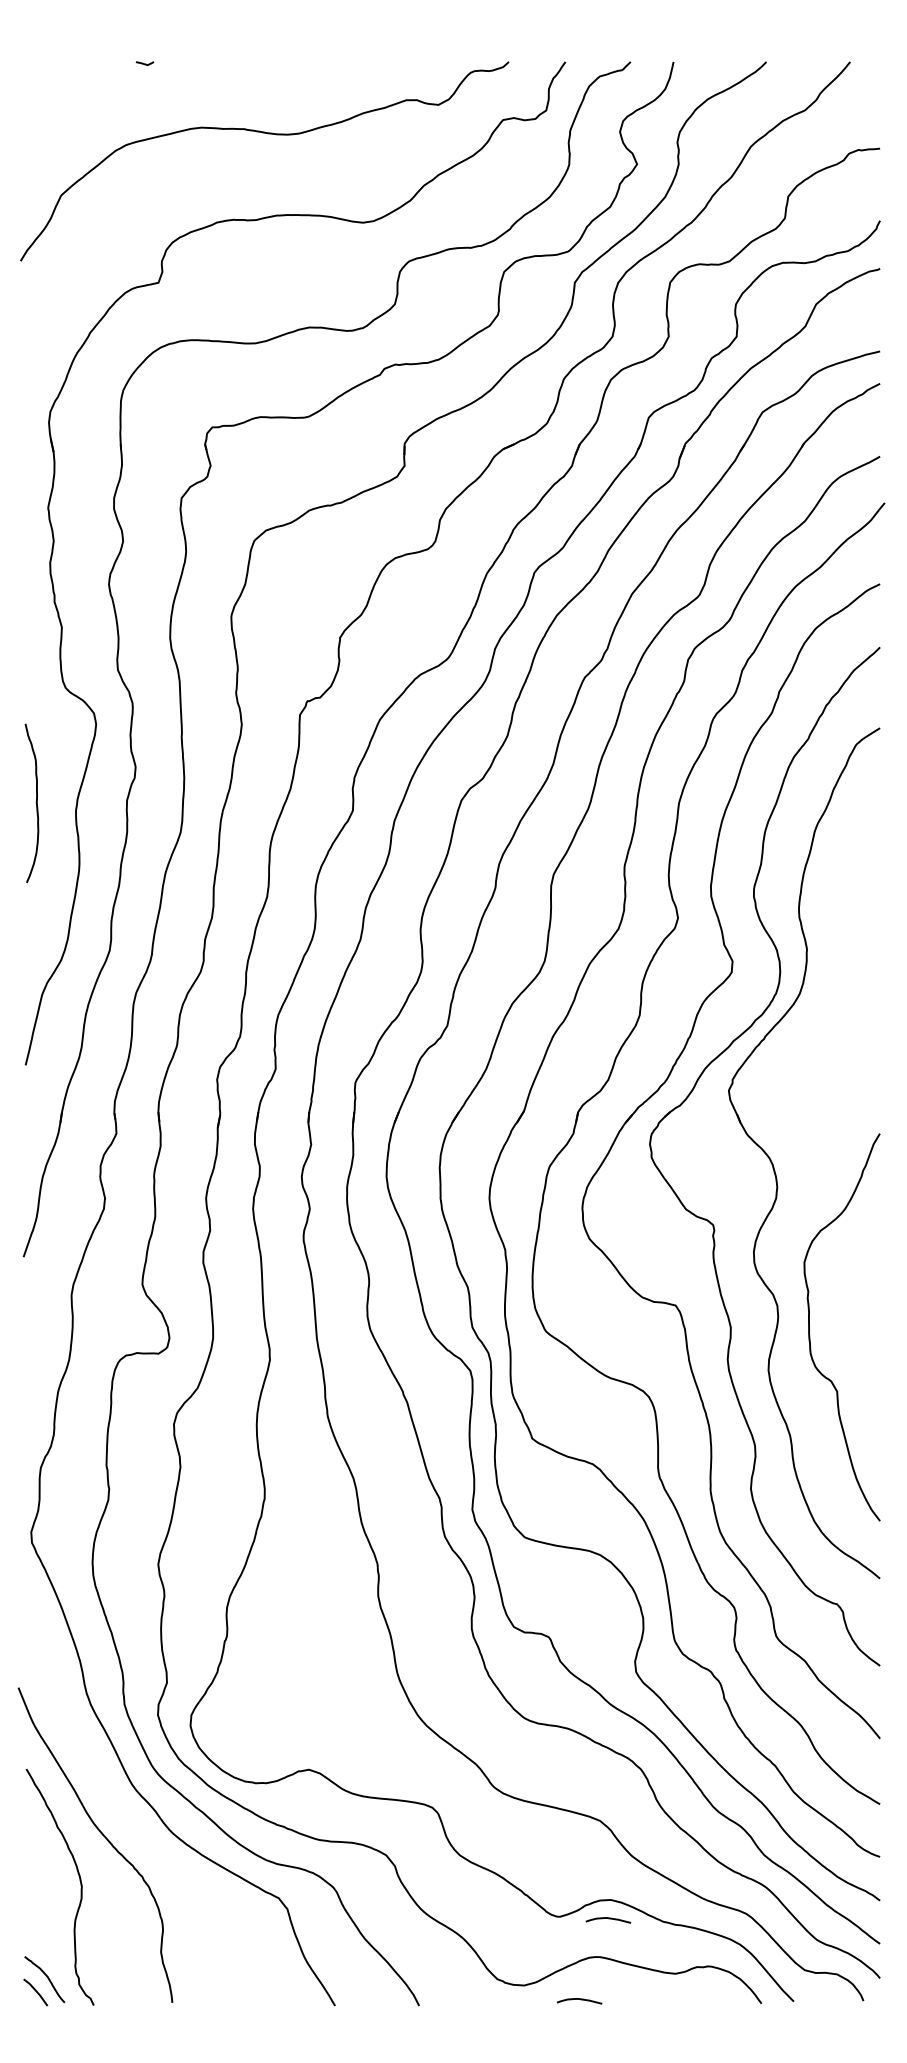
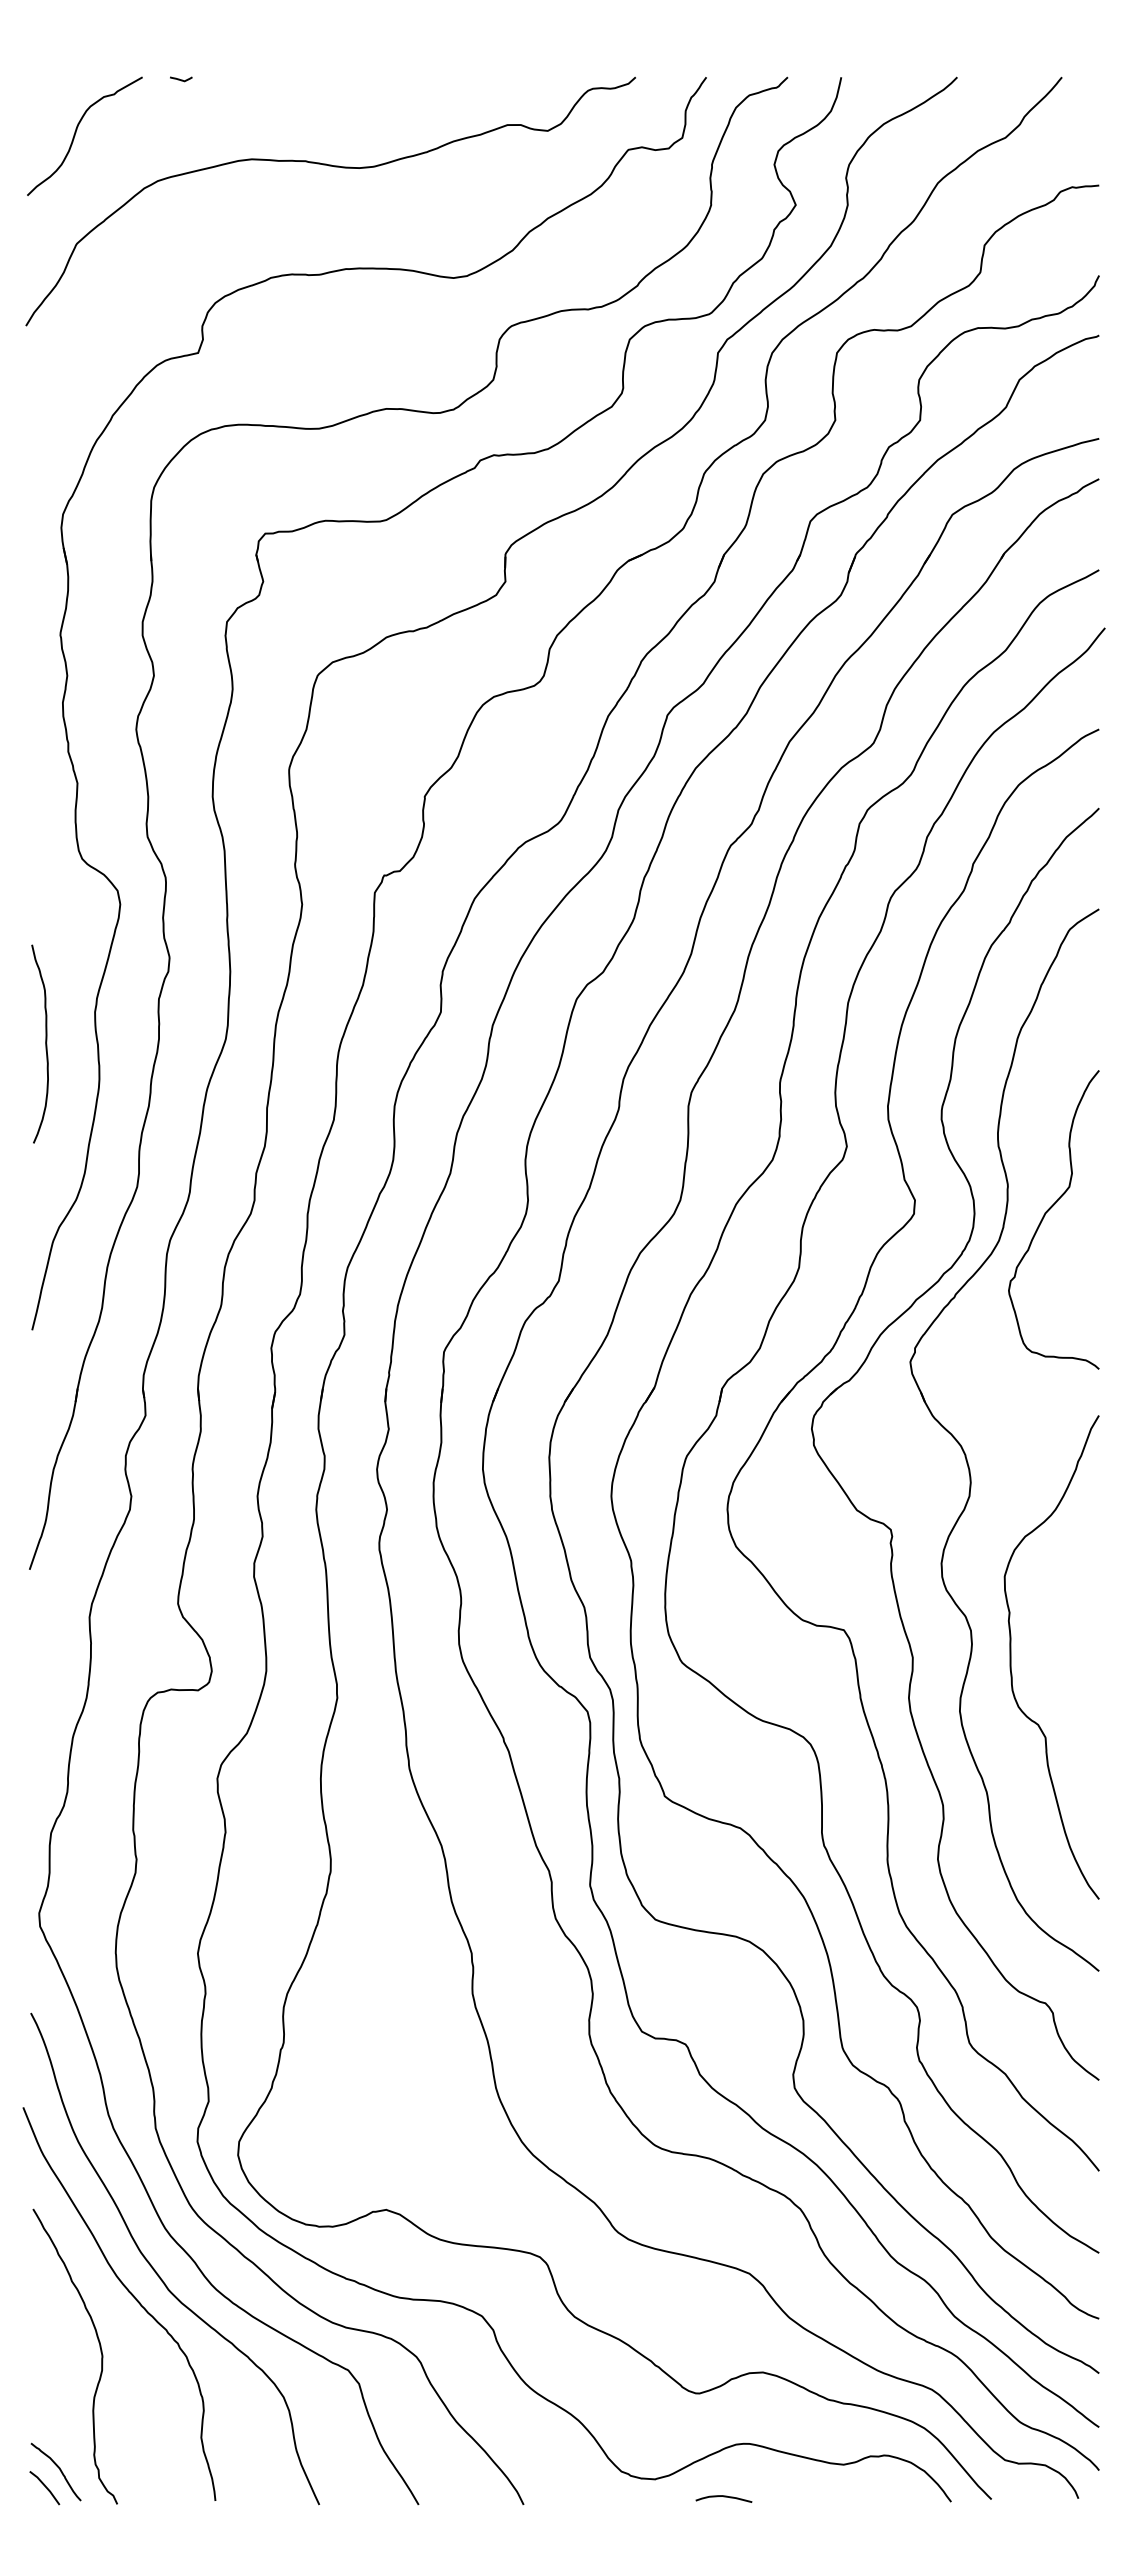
curve: (61, 106) -> (76, 133), added
curve: (36, 802) -> (45, 1043), moved
curve: (837, 973) -> (1045, 1215), added
curve: (125, 1819) -> (157, 2272), added
curve: (608, 1919) -> (759, 2396), removed

